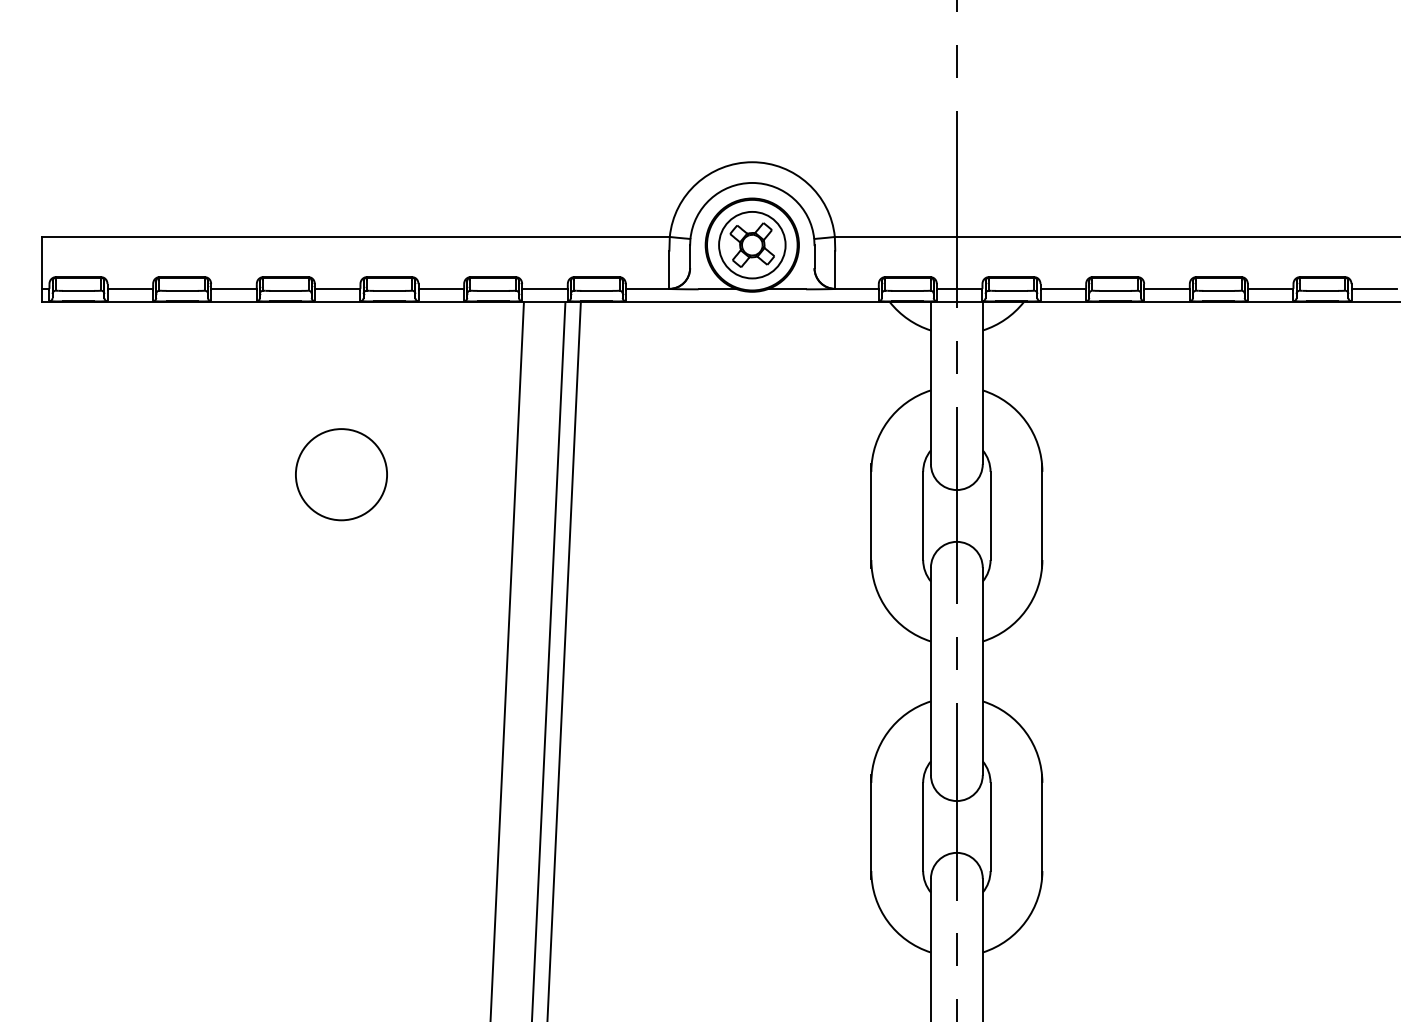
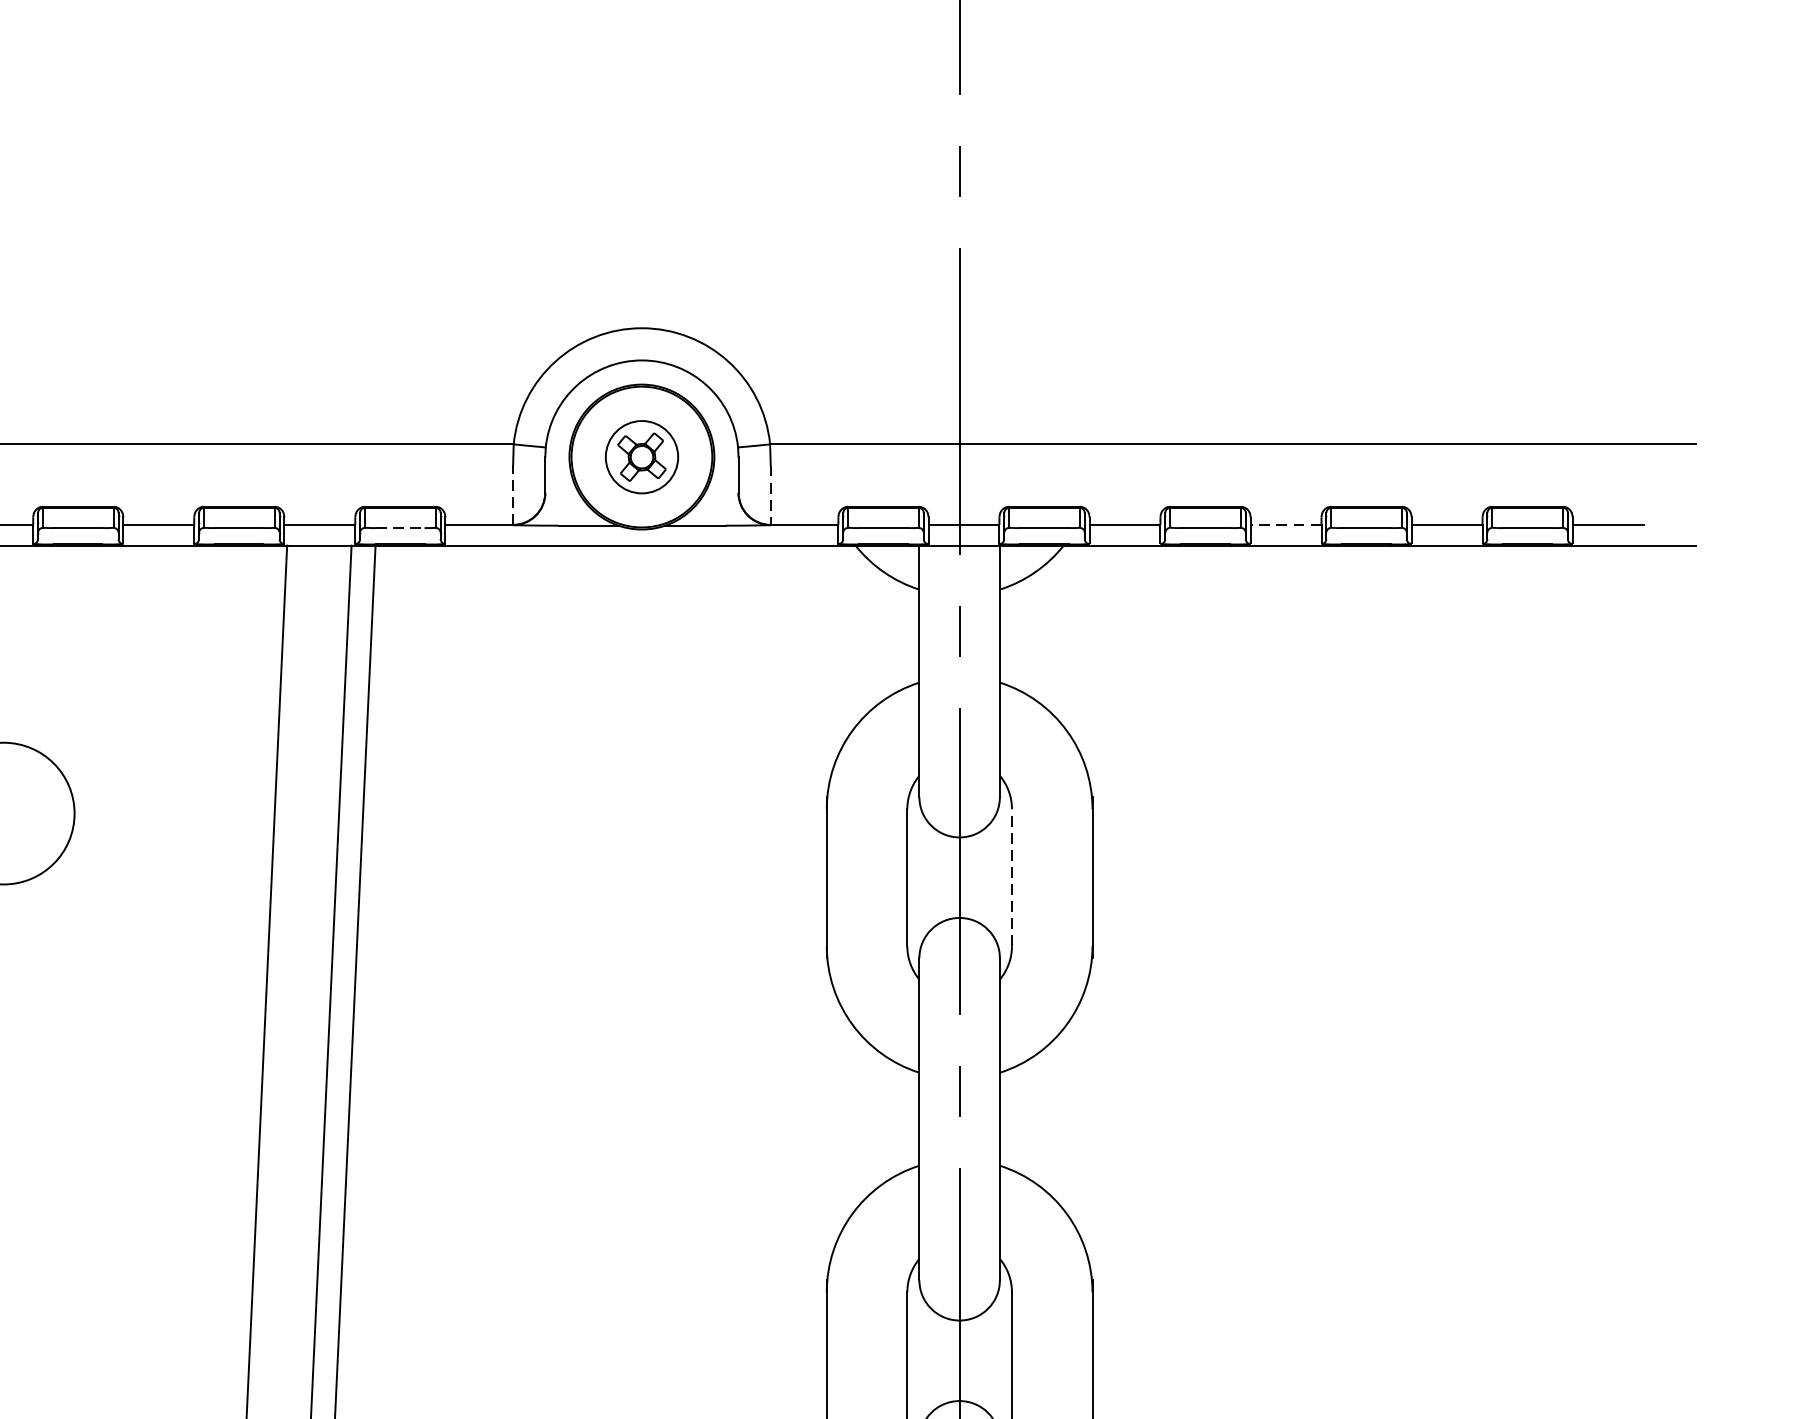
part: (752, 245) -> (642, 457), size x0.7
line: (669, 269) -> (513, 494), solid -> dashed
line: (835, 270) -> (771, 496), solid -> dashed
line: (1167, 288) -> (1286, 524), solid -> dashed
line: (596, 290) -> (399, 527), solid -> dashed
line: (990, 515) -> (1011, 876), solid -> dashed

